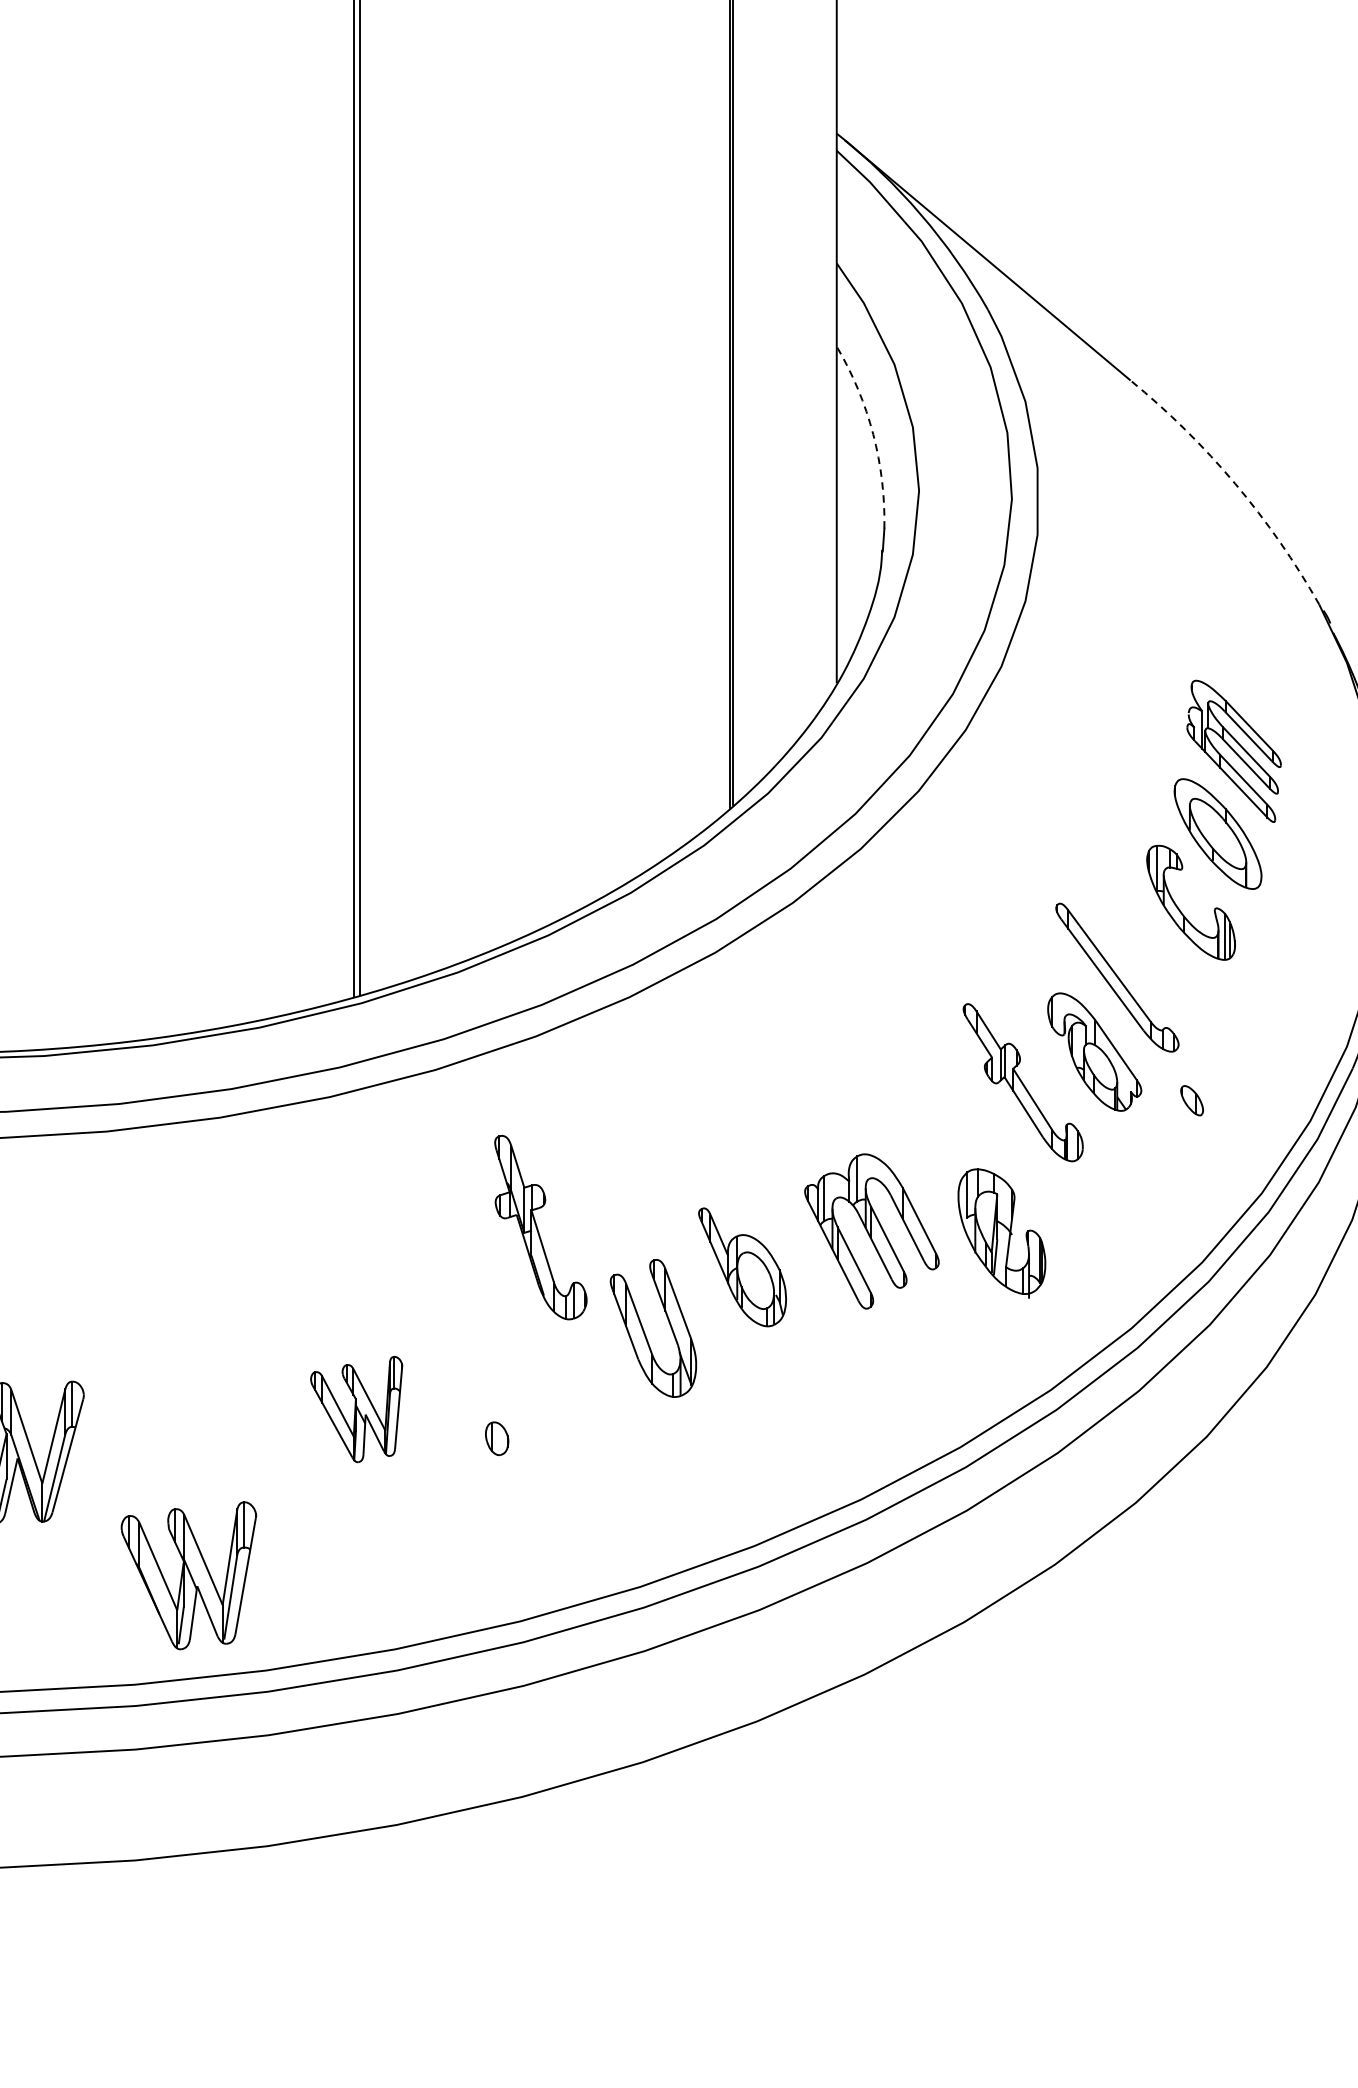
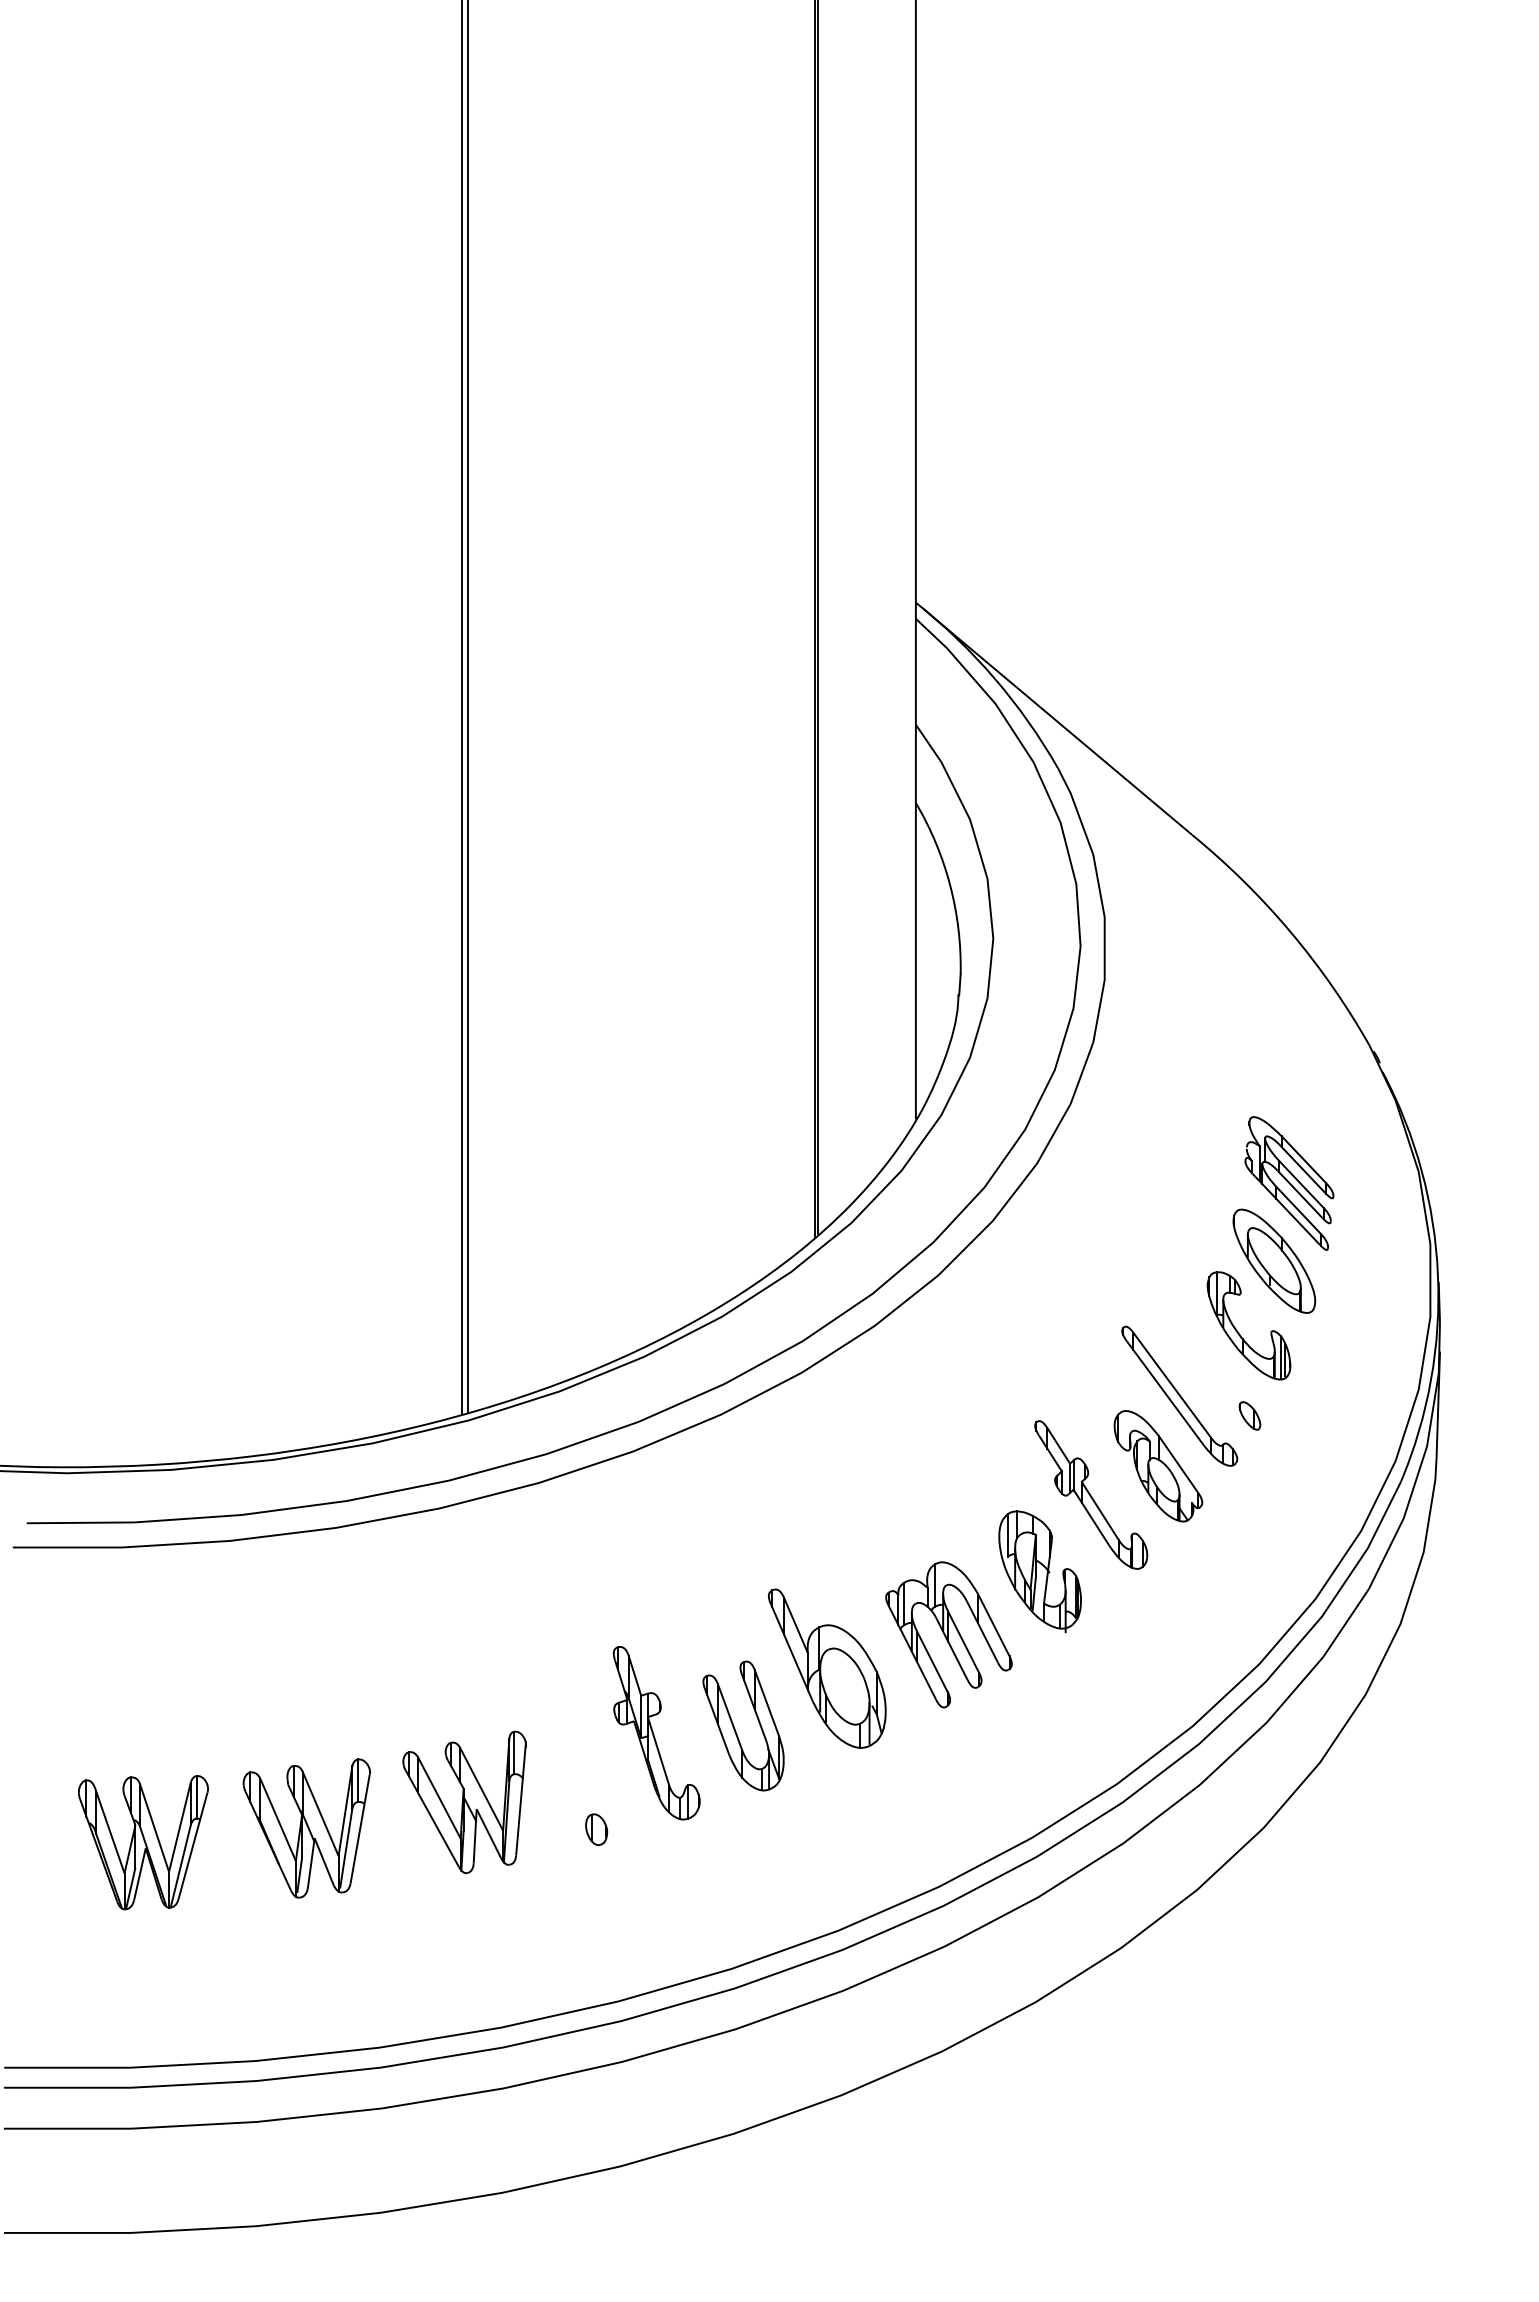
arc: (873, 434) -> (950, 885), dashed -> solid
arc: (1235, 484) -> (1290, 932), dashed -> solid
part: (1191, 1100) -> (1249, 1415), moved
part: (540, 1227) -> (656, 1733), moved
part: (1001, 1233) -> (1039, 1571), moved
part: (742, 1267) -> (827, 1668), size x1.43
part: (356, 1408) -> (464, 1801), size x1.43
part: (188, 1575) -> (306, 1828), moved

